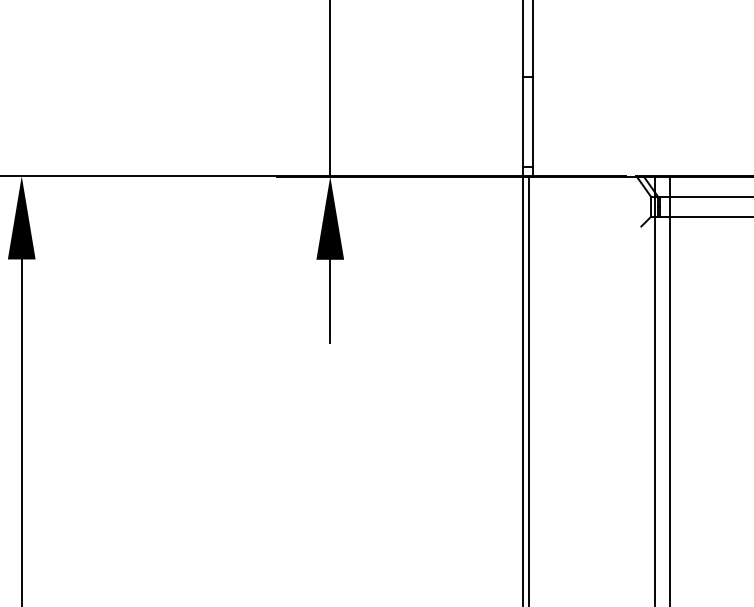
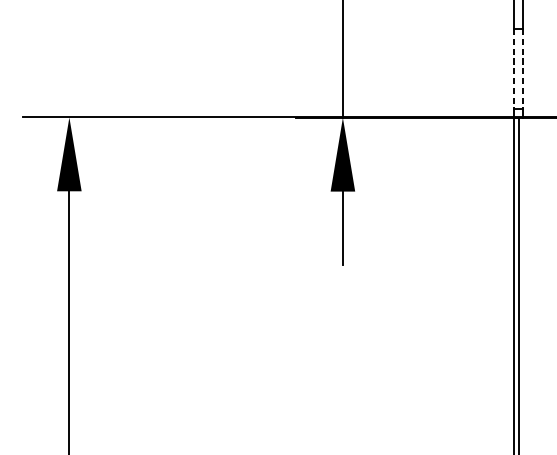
line: (523, 121) -> (514, 68), solid -> dashed
line: (533, 121) -> (523, 68), solid -> dashed

